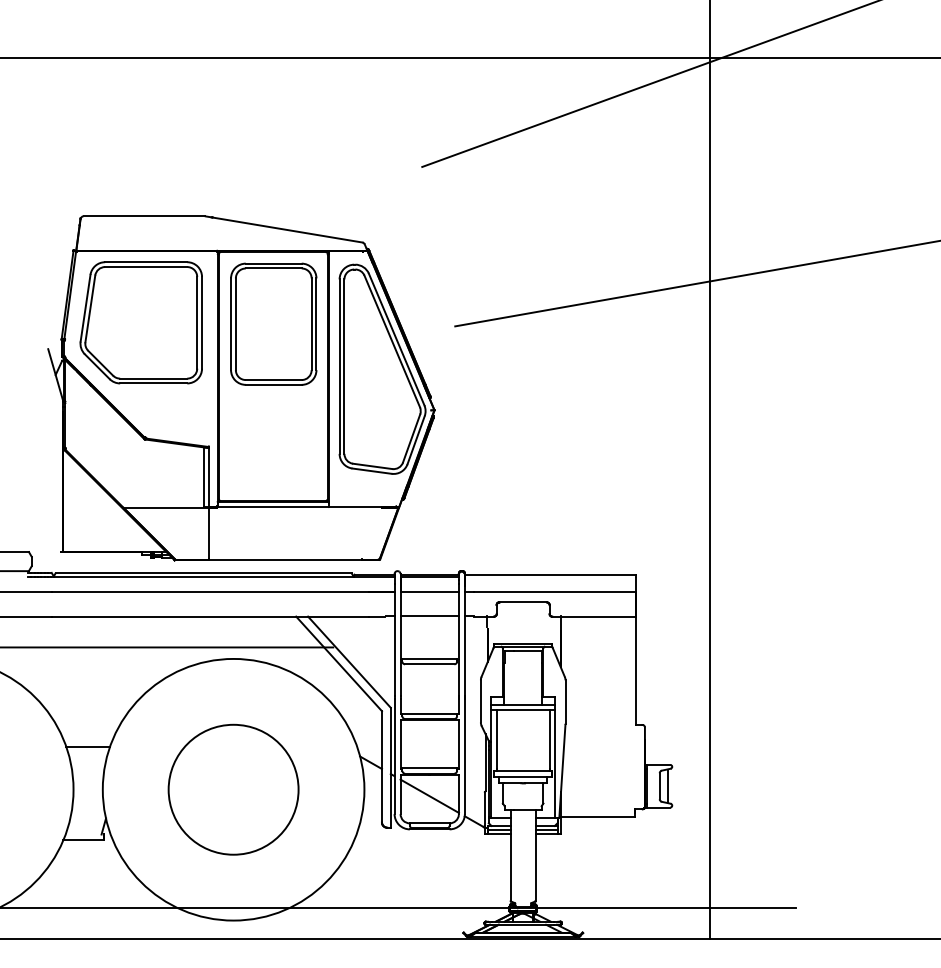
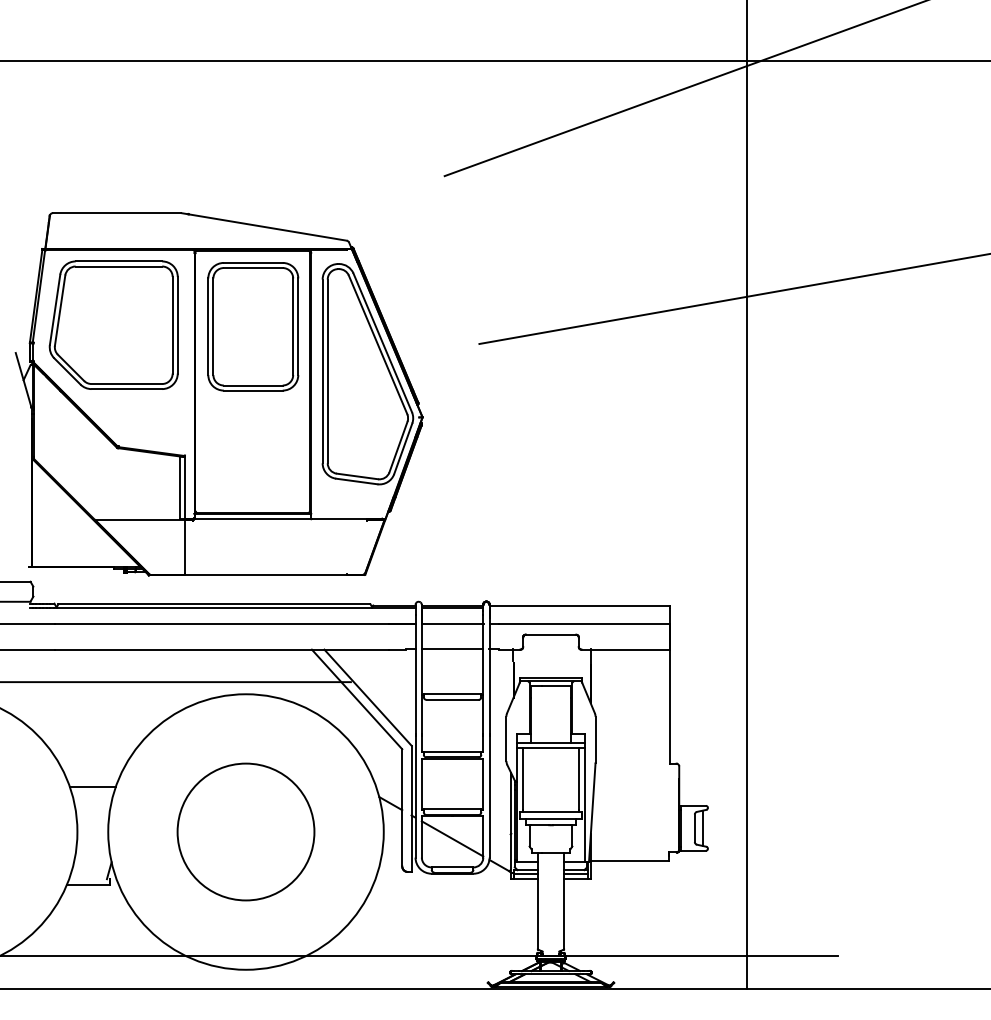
part: (240, 388) -> (218, 394), moved

